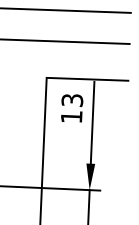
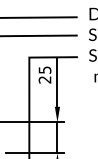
text: (71, 107) -> (44, 74), 13 -> 25

